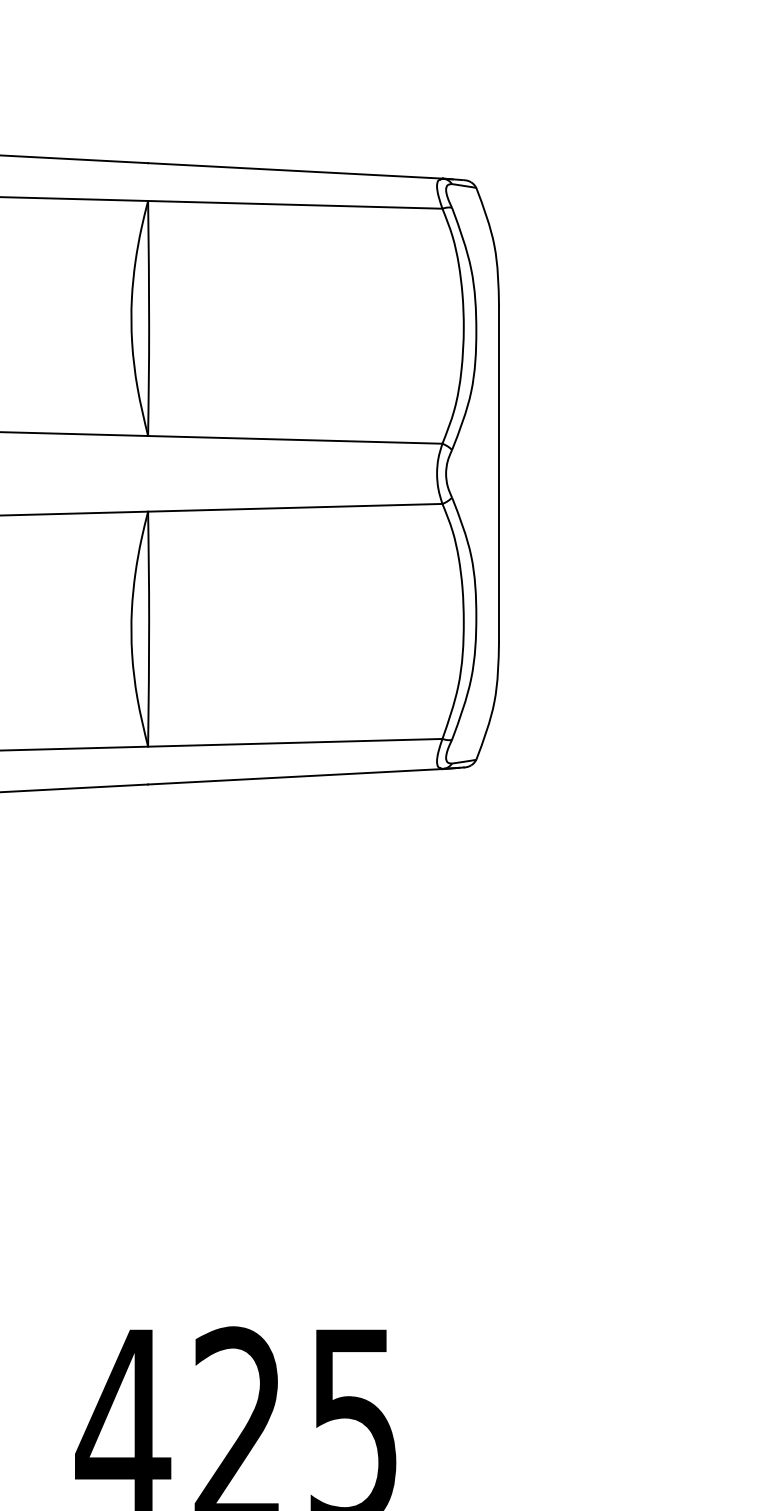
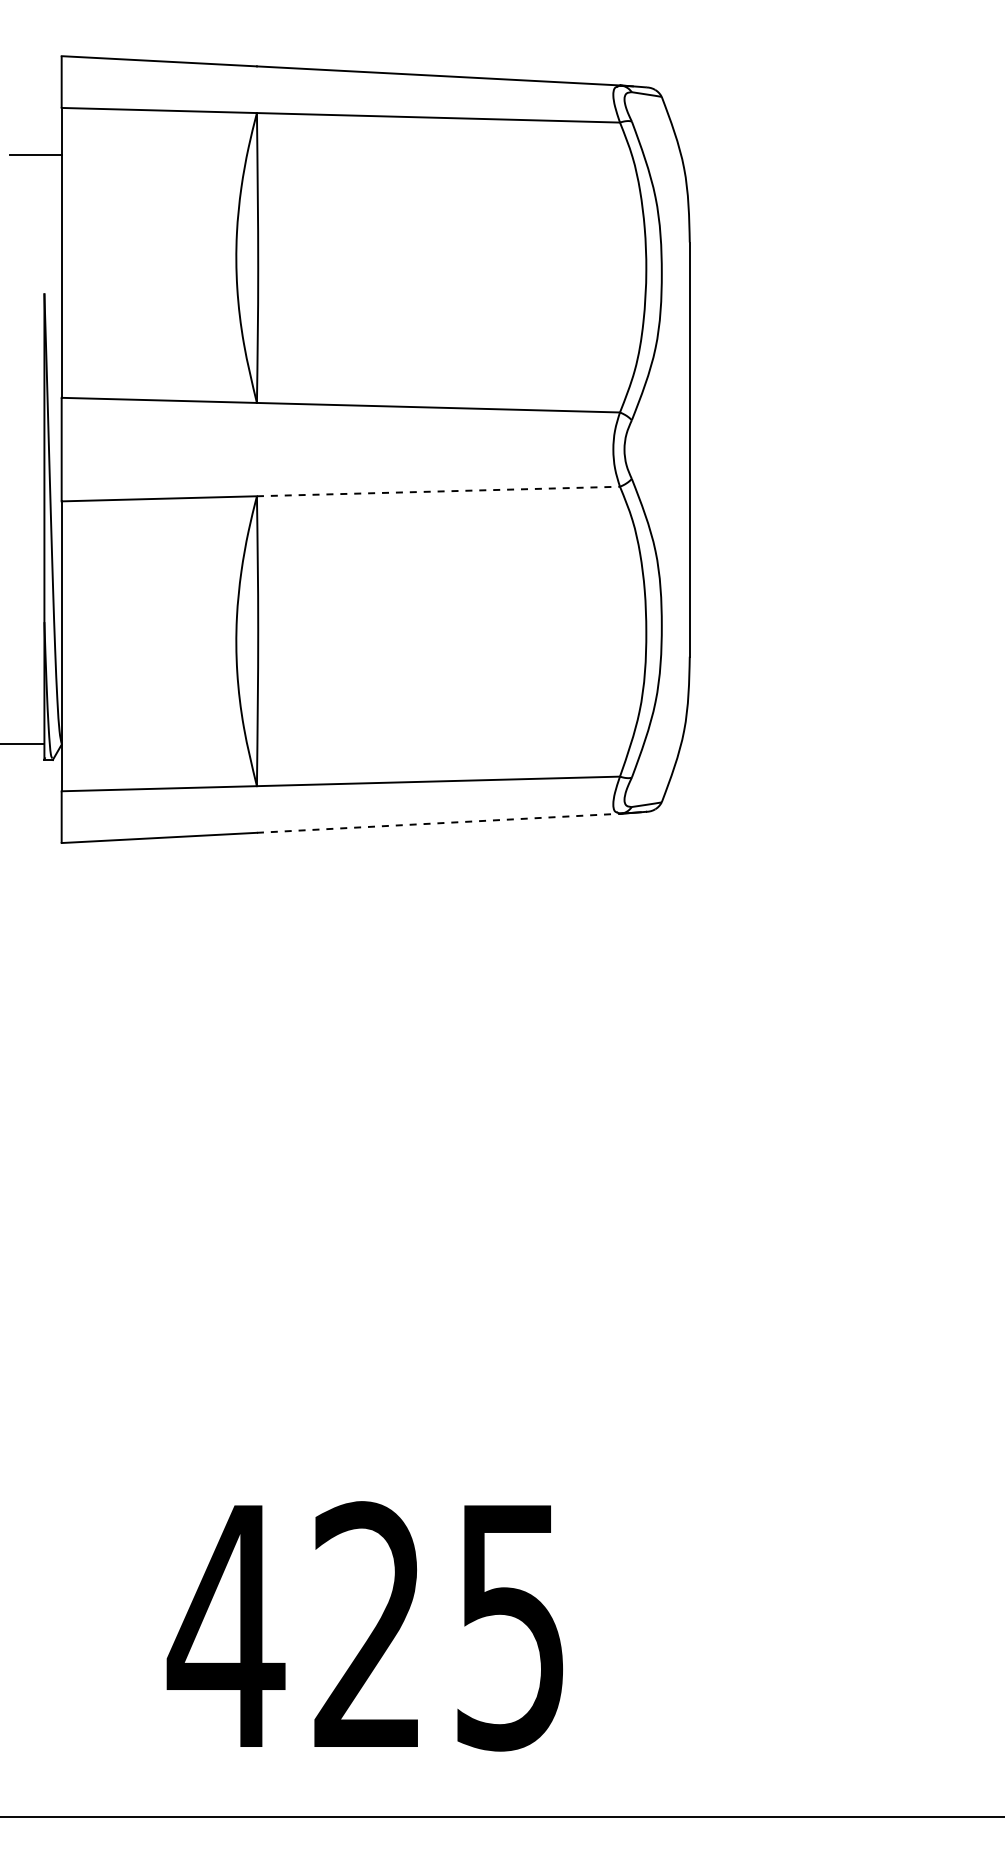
line: (295, 507) -> (438, 491), solid -> dashed
line: (295, 776) -> (438, 823), solid -> dashed

